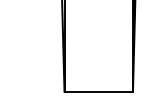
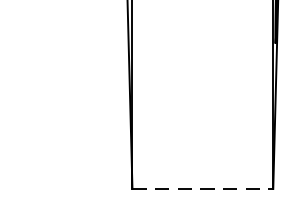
line: (99, 91) -> (204, 188), solid -> dashed

